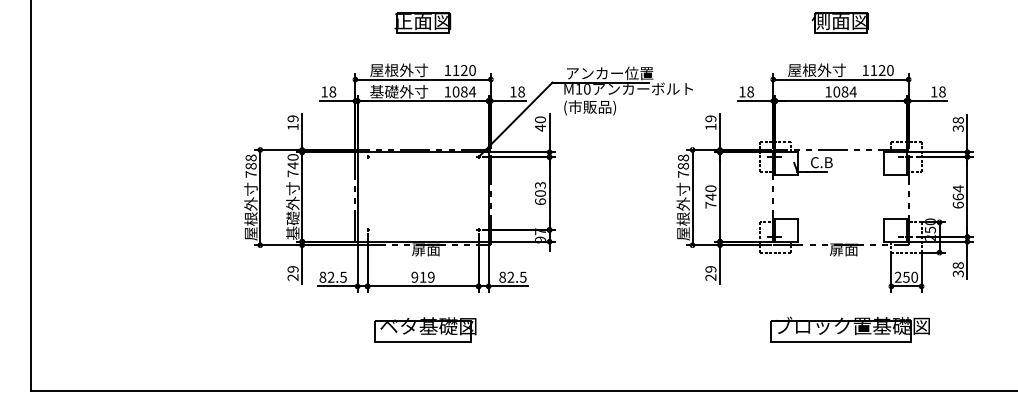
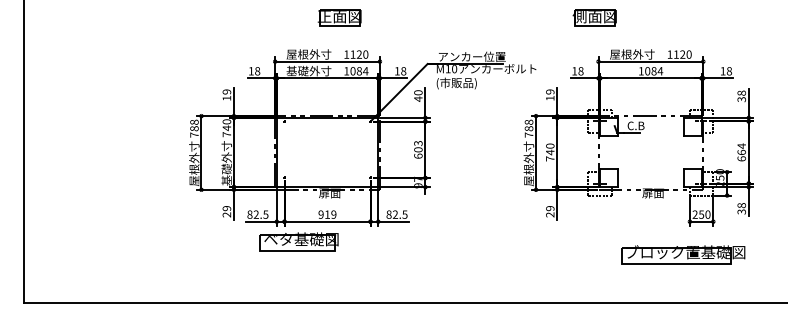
part: (422, 22) -> (339, 17), moved
part: (839, 22) -> (594, 17), moved
part: (425, 329) -> (299, 241), moved
part: (849, 329) -> (683, 255), moved

